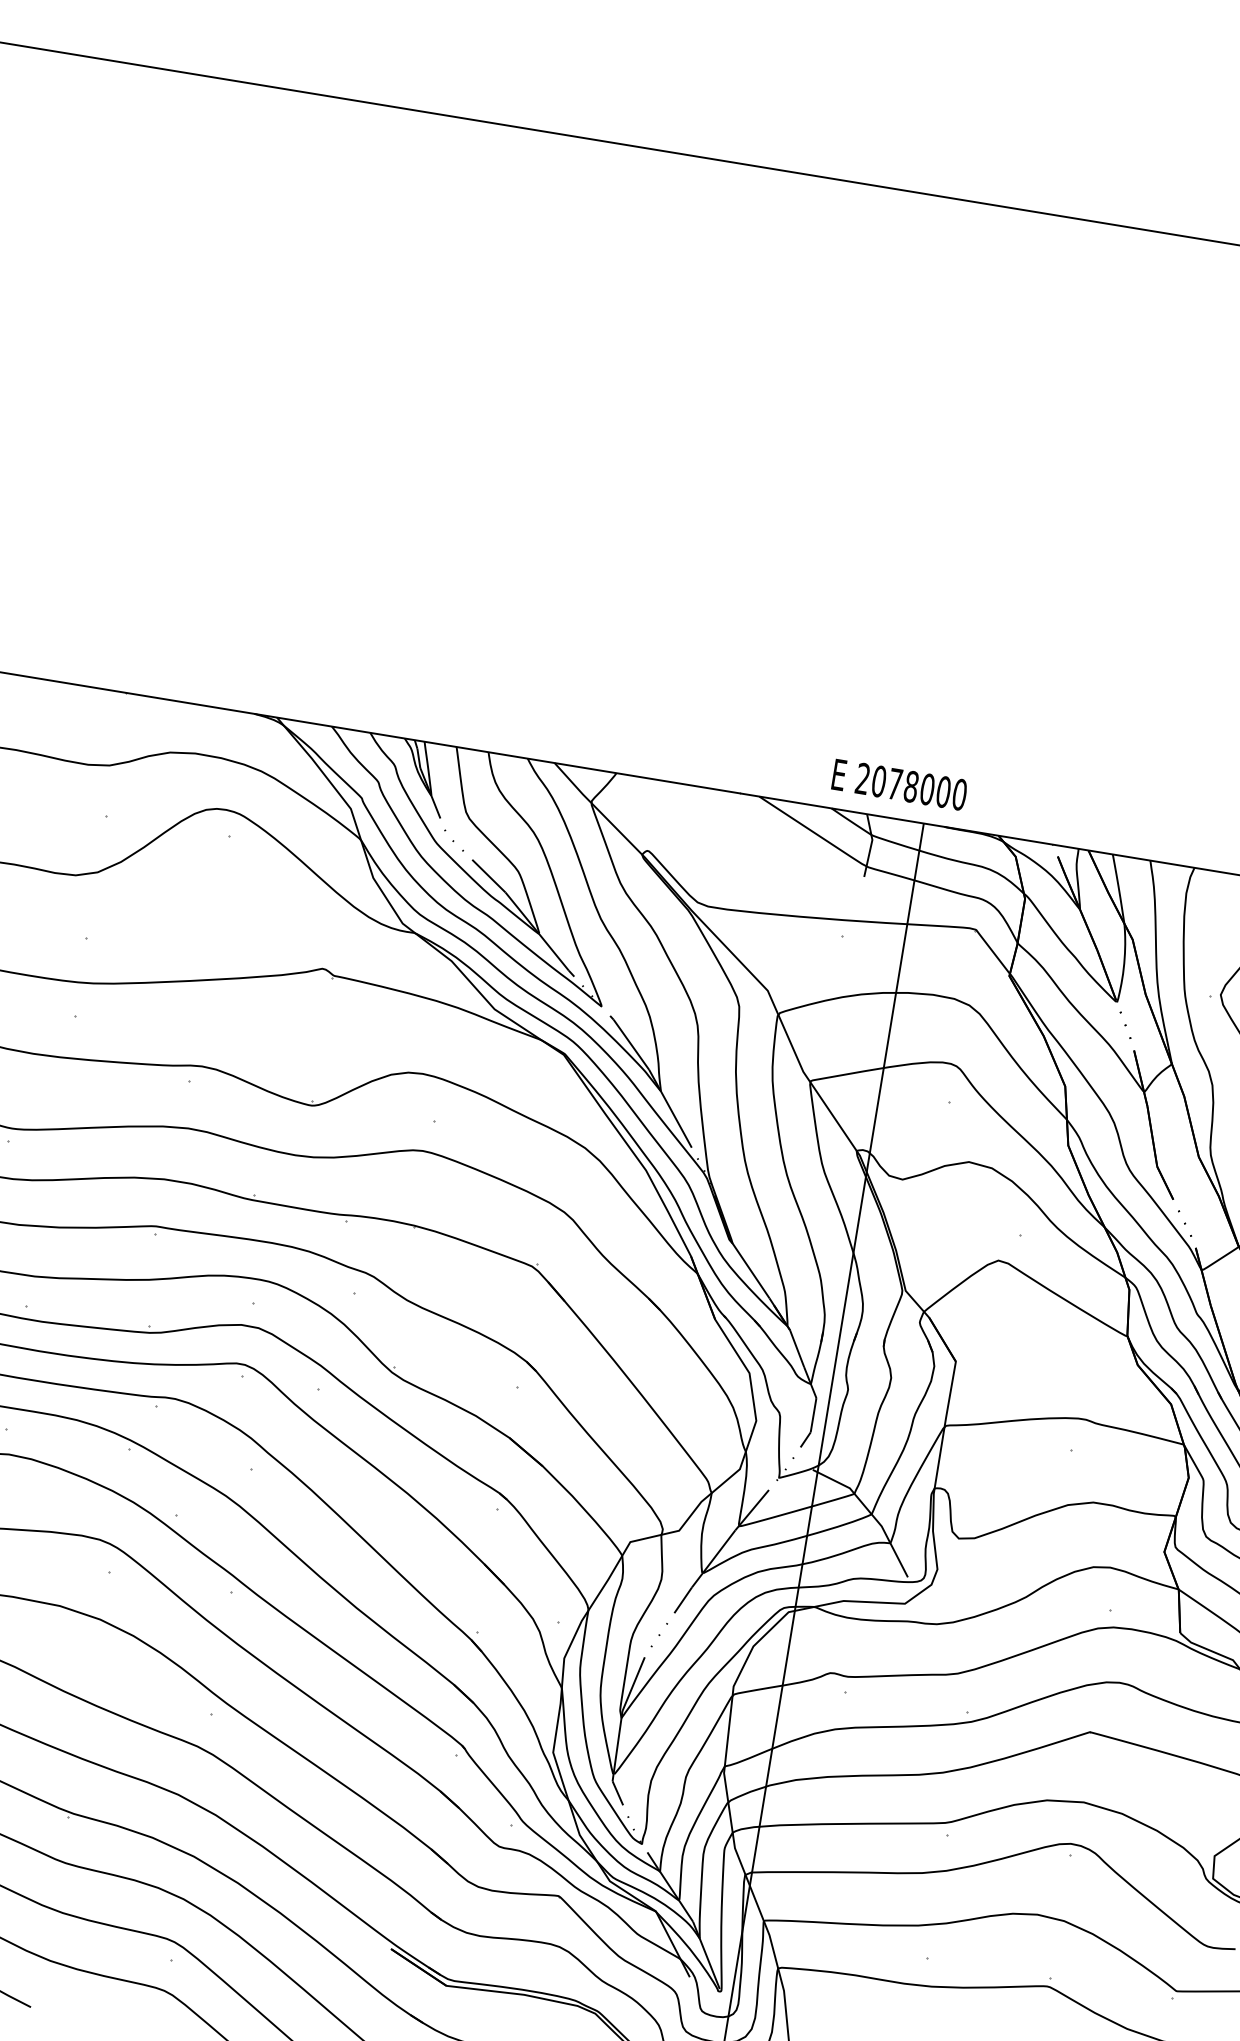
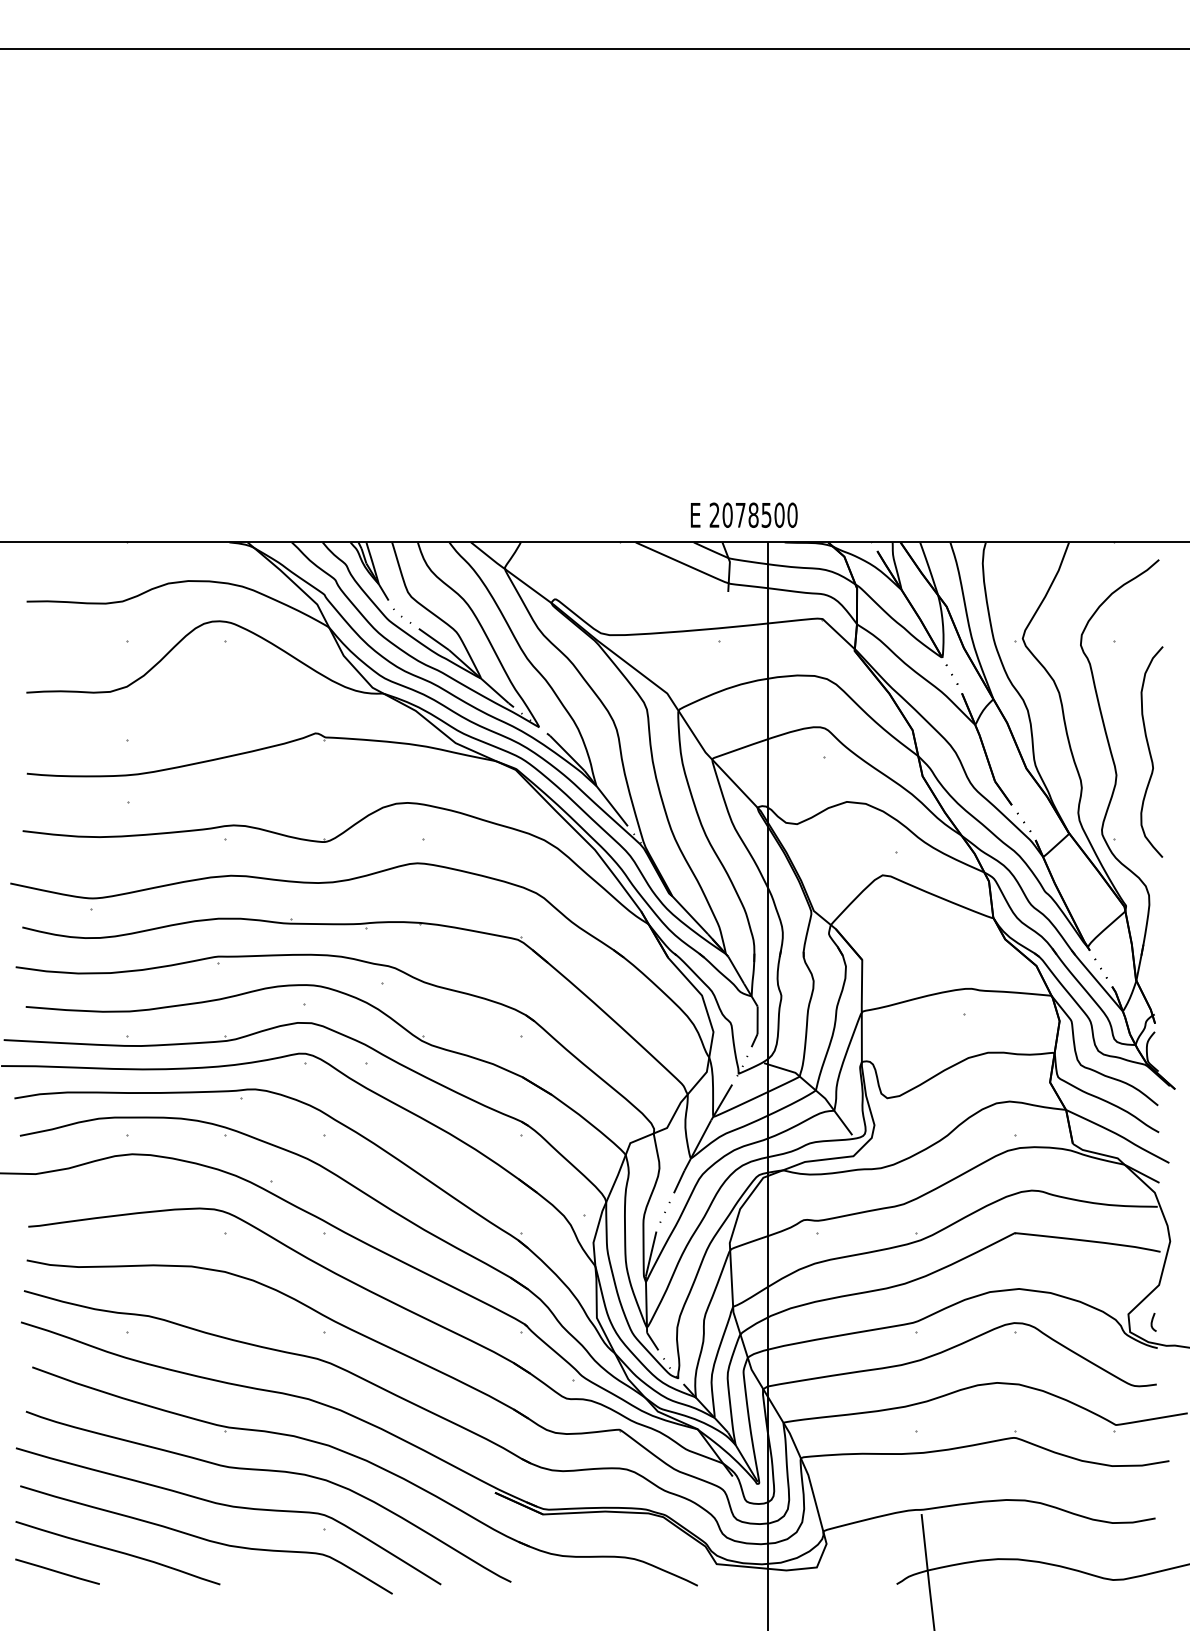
text: (927, 788) -> (766, 514), 2078000 -> 2078500

